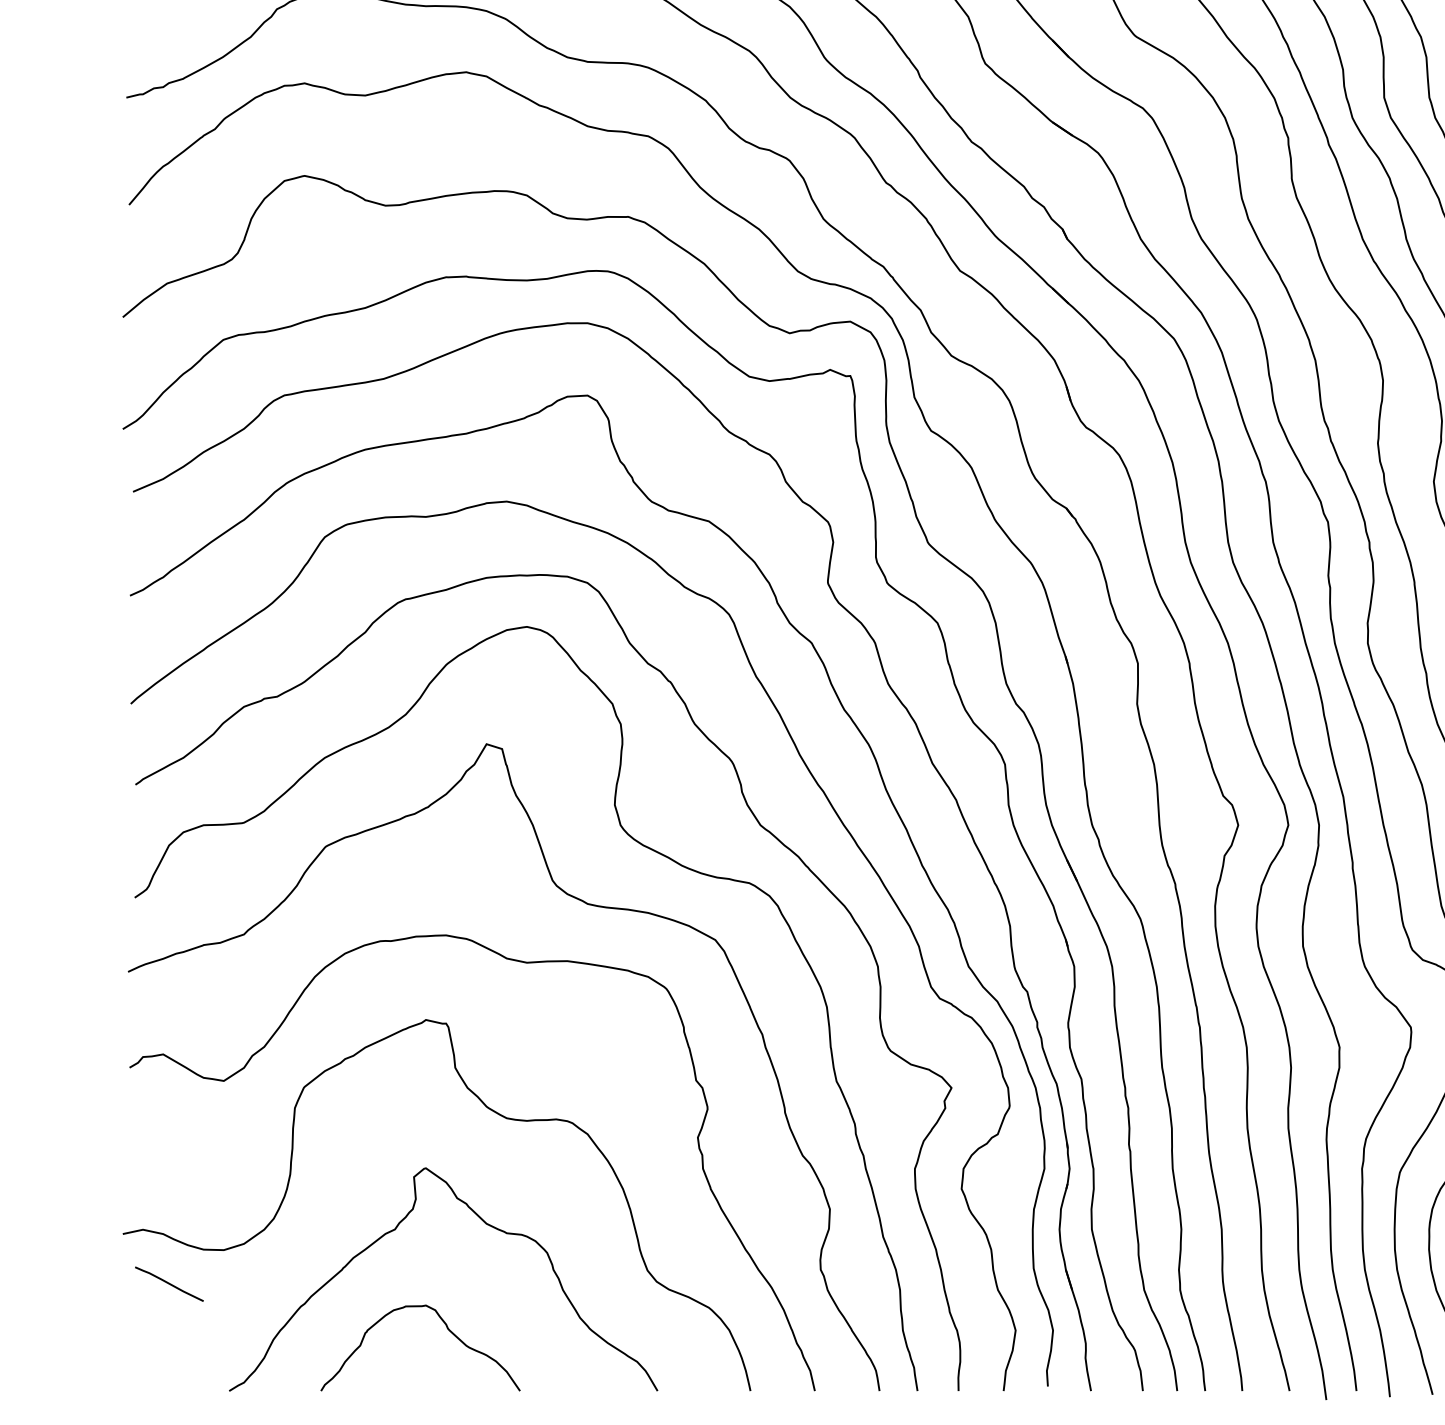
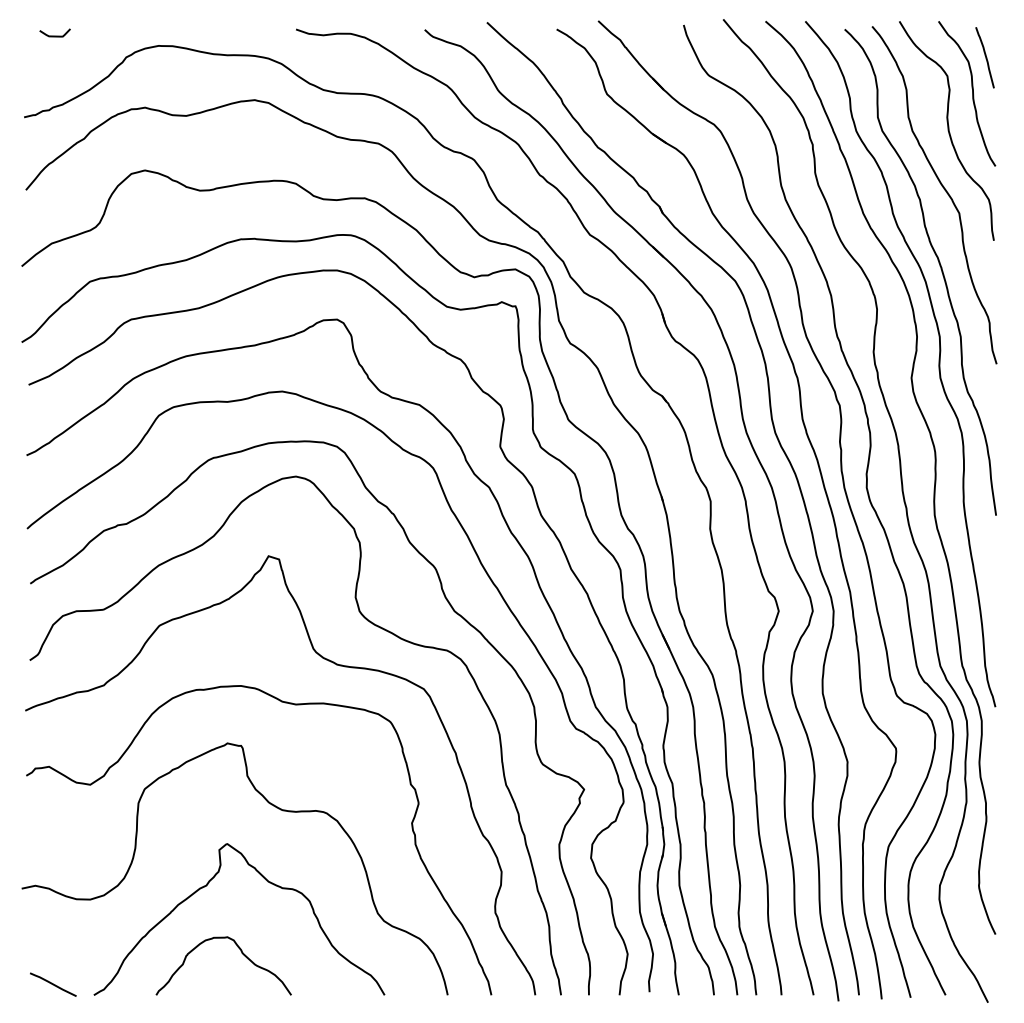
line: (169, 1283) -> (53, 984), moved

